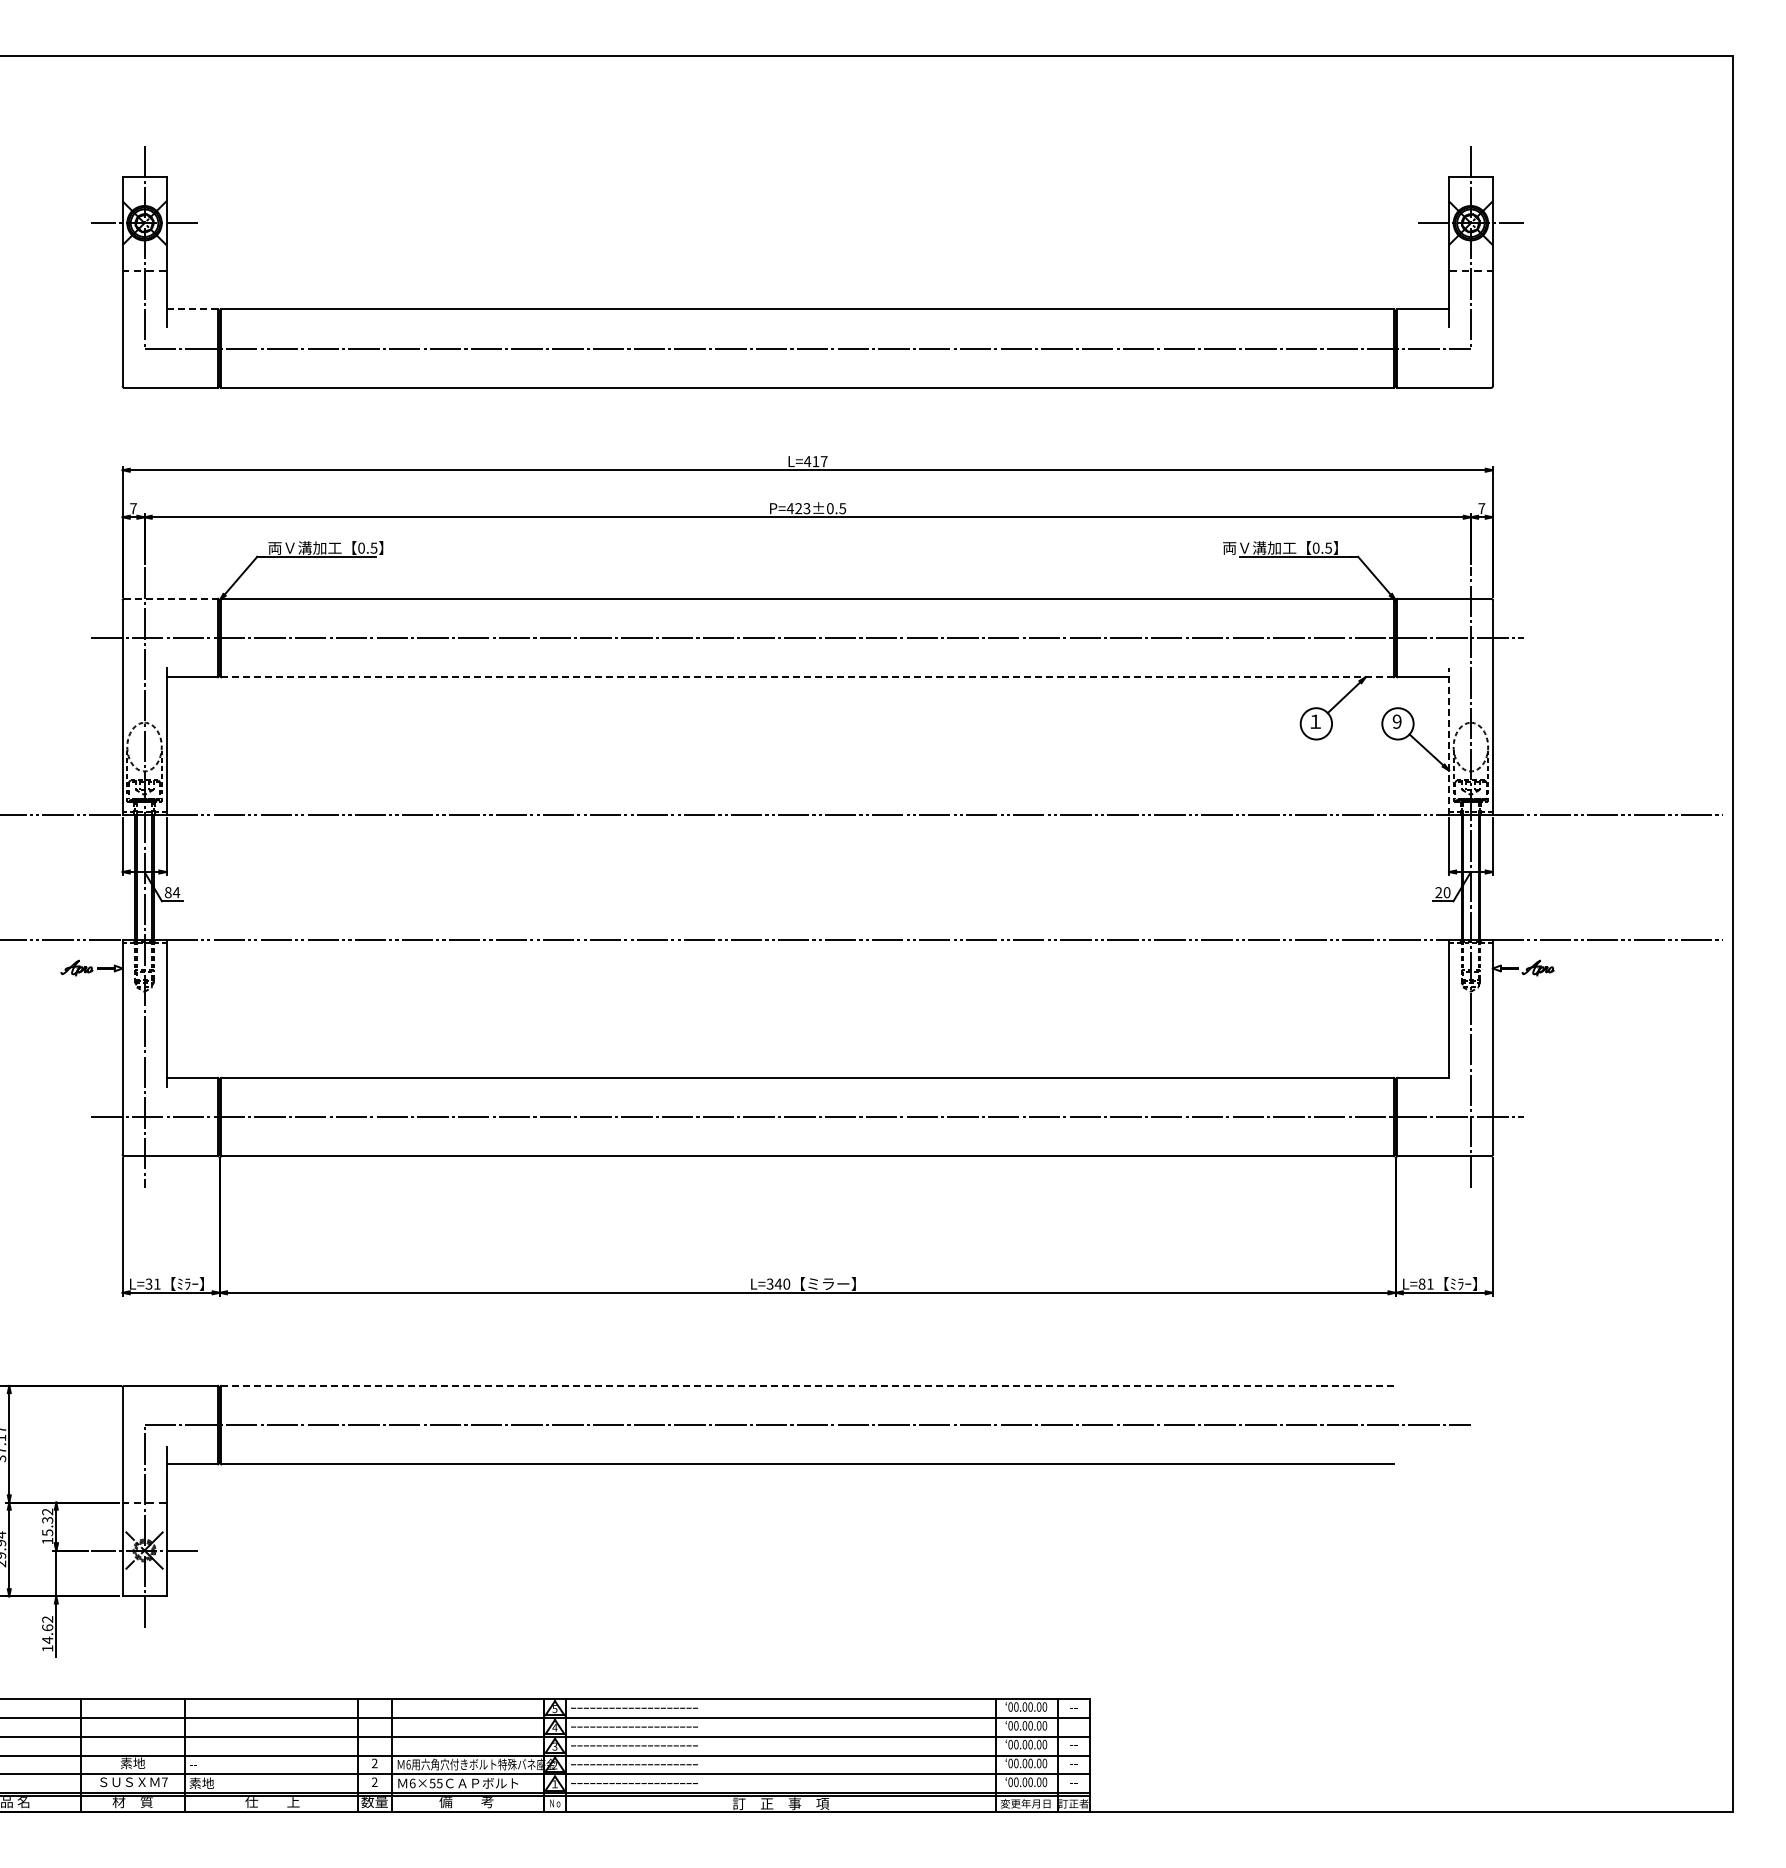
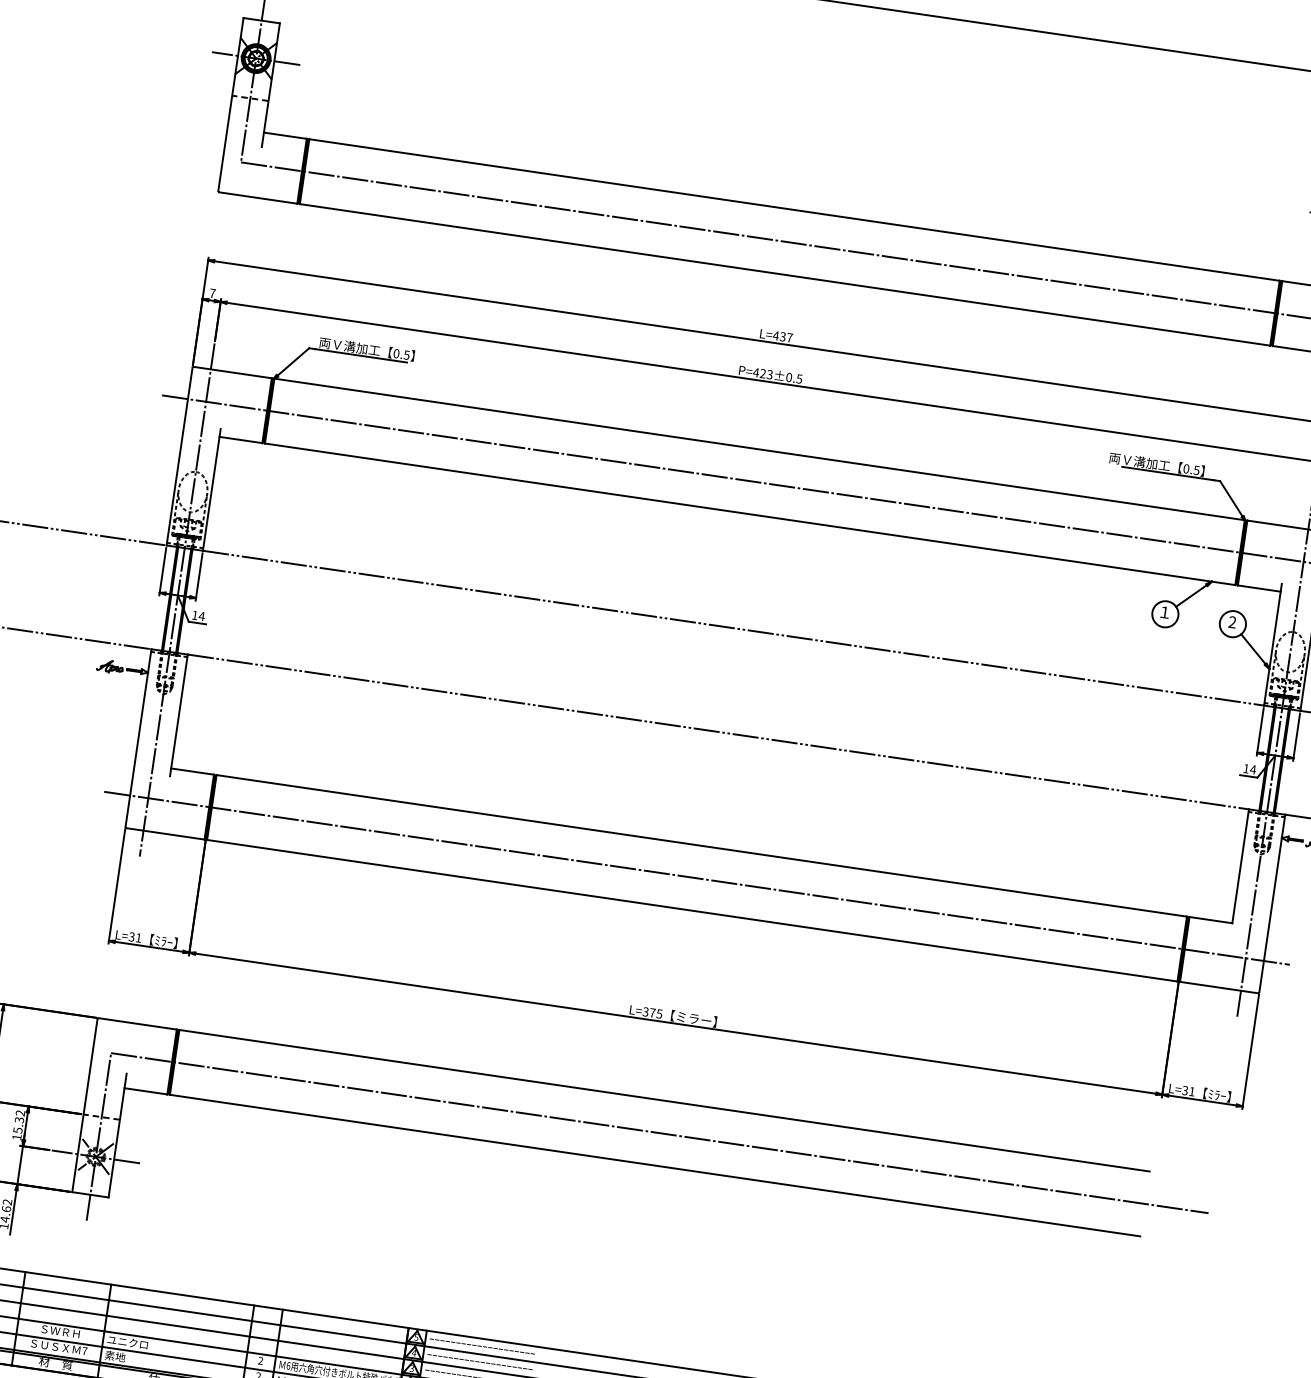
line: (192, 309) -> (285, 135), dashed -> solid
text: (815, 461) -> (782, 336), L=417 -> L=437
line: (171, 598) -> (233, 372), dashed -> solid
line: (807, 677) -> (749, 514), dashed -> solid
text: (1396, 721) -> (1231, 622), 9 -> 2
line: (1448, 741) -> (1272, 644), dashed -> solid
text: (167, 892) -> (194, 615), 84 -> 14
text: (1442, 892) -> (1249, 769), 20 -> 14
text: (782, 1283) -> (656, 1012), L=340 -> L=375
text: (1421, 1283) -> (1184, 1090), L=81 -> L=31
line: (807, 1385) -> (664, 1100), dashed -> solid
text: (132, 1763) -> (60, 1331), 素地 -> ＳＷＲＨ
text: (214, 1764) -> (128, 1342), -- -> ユニクロ

